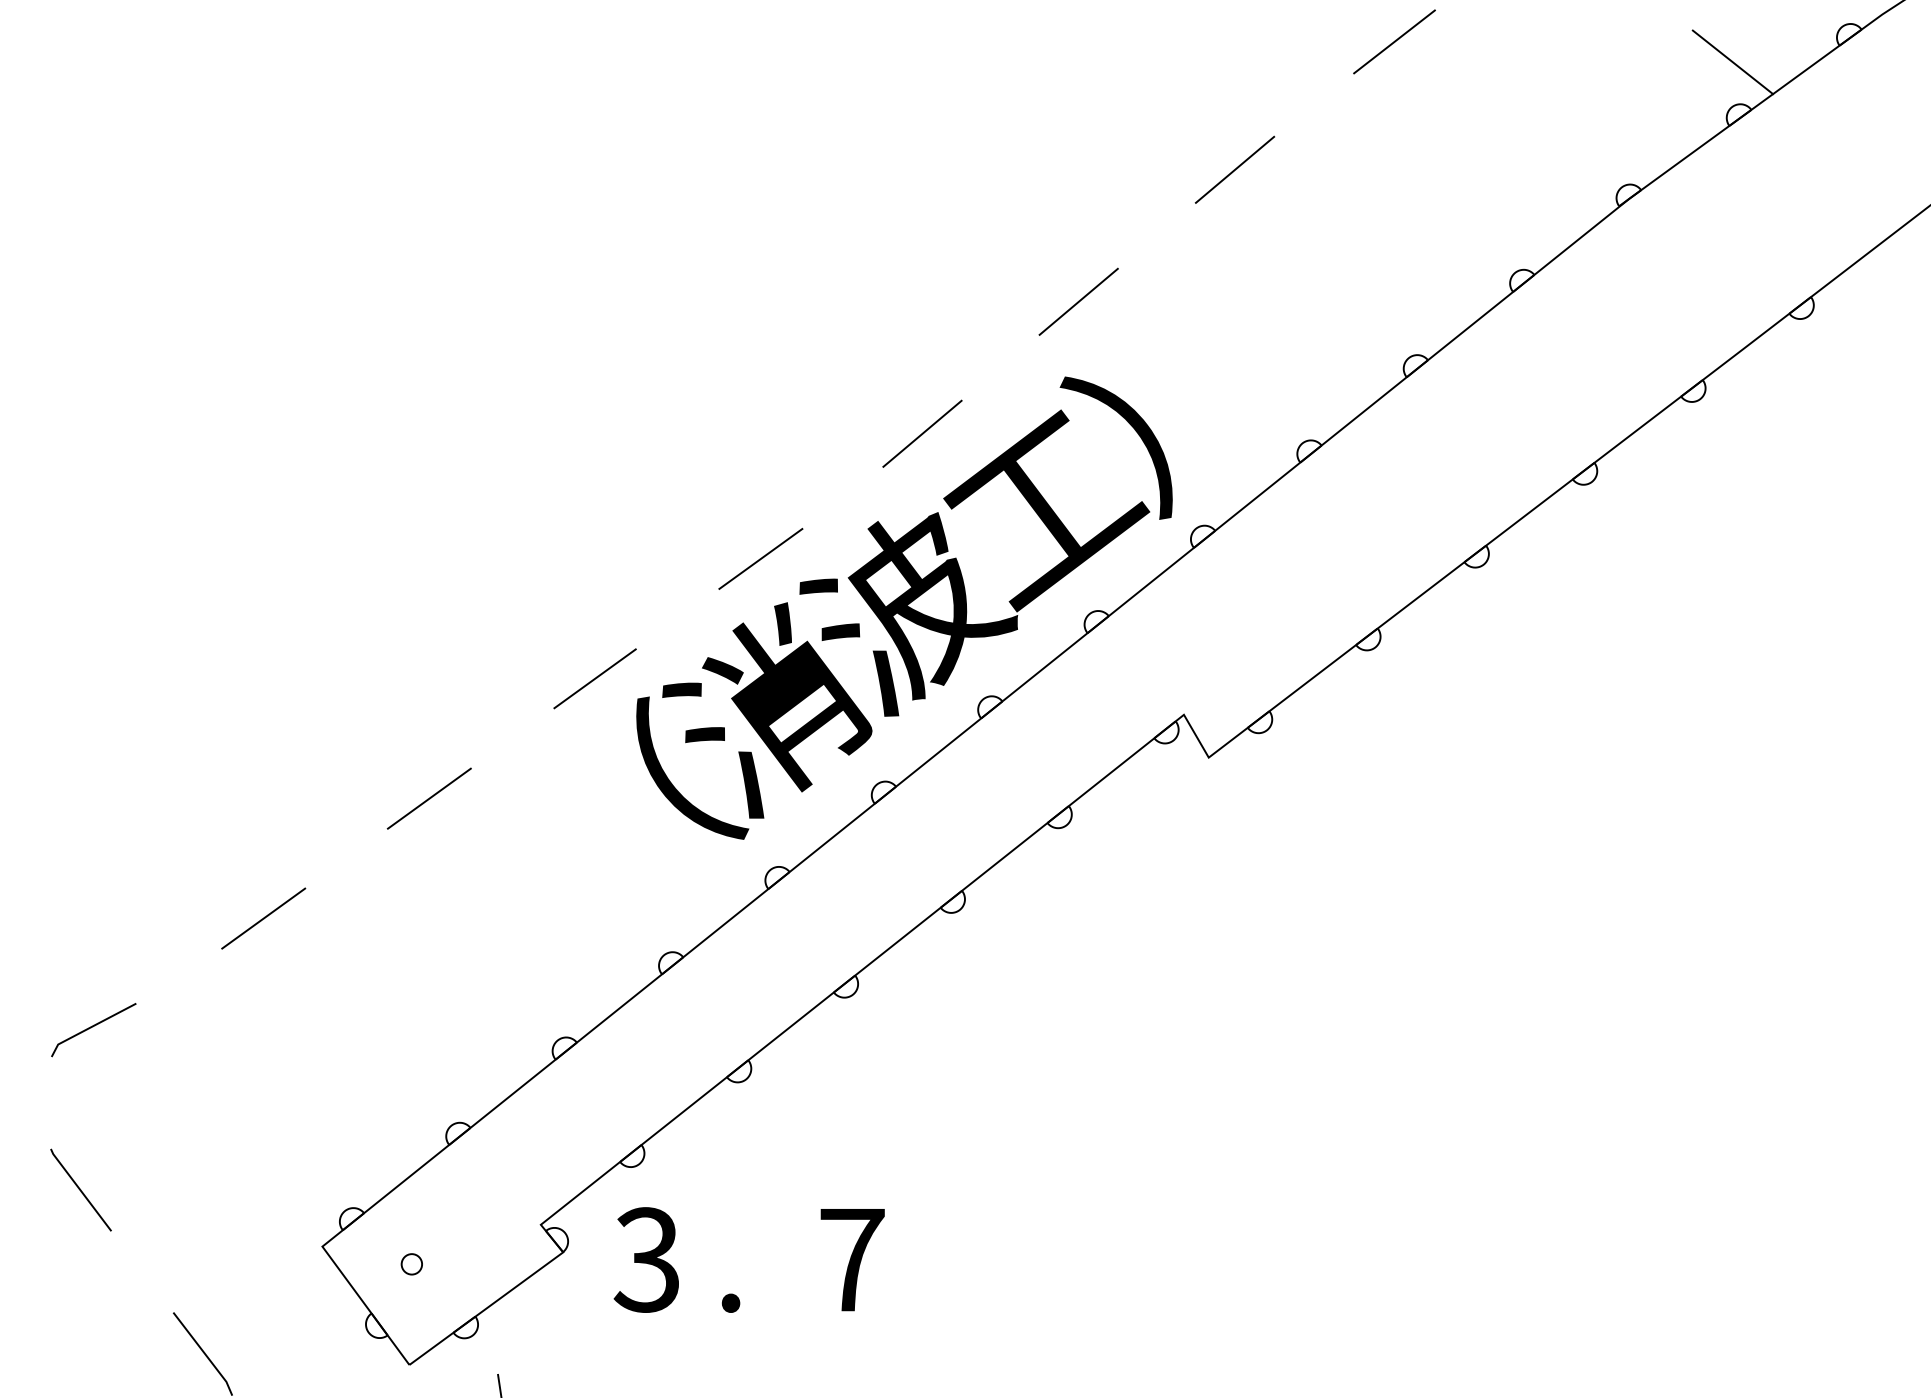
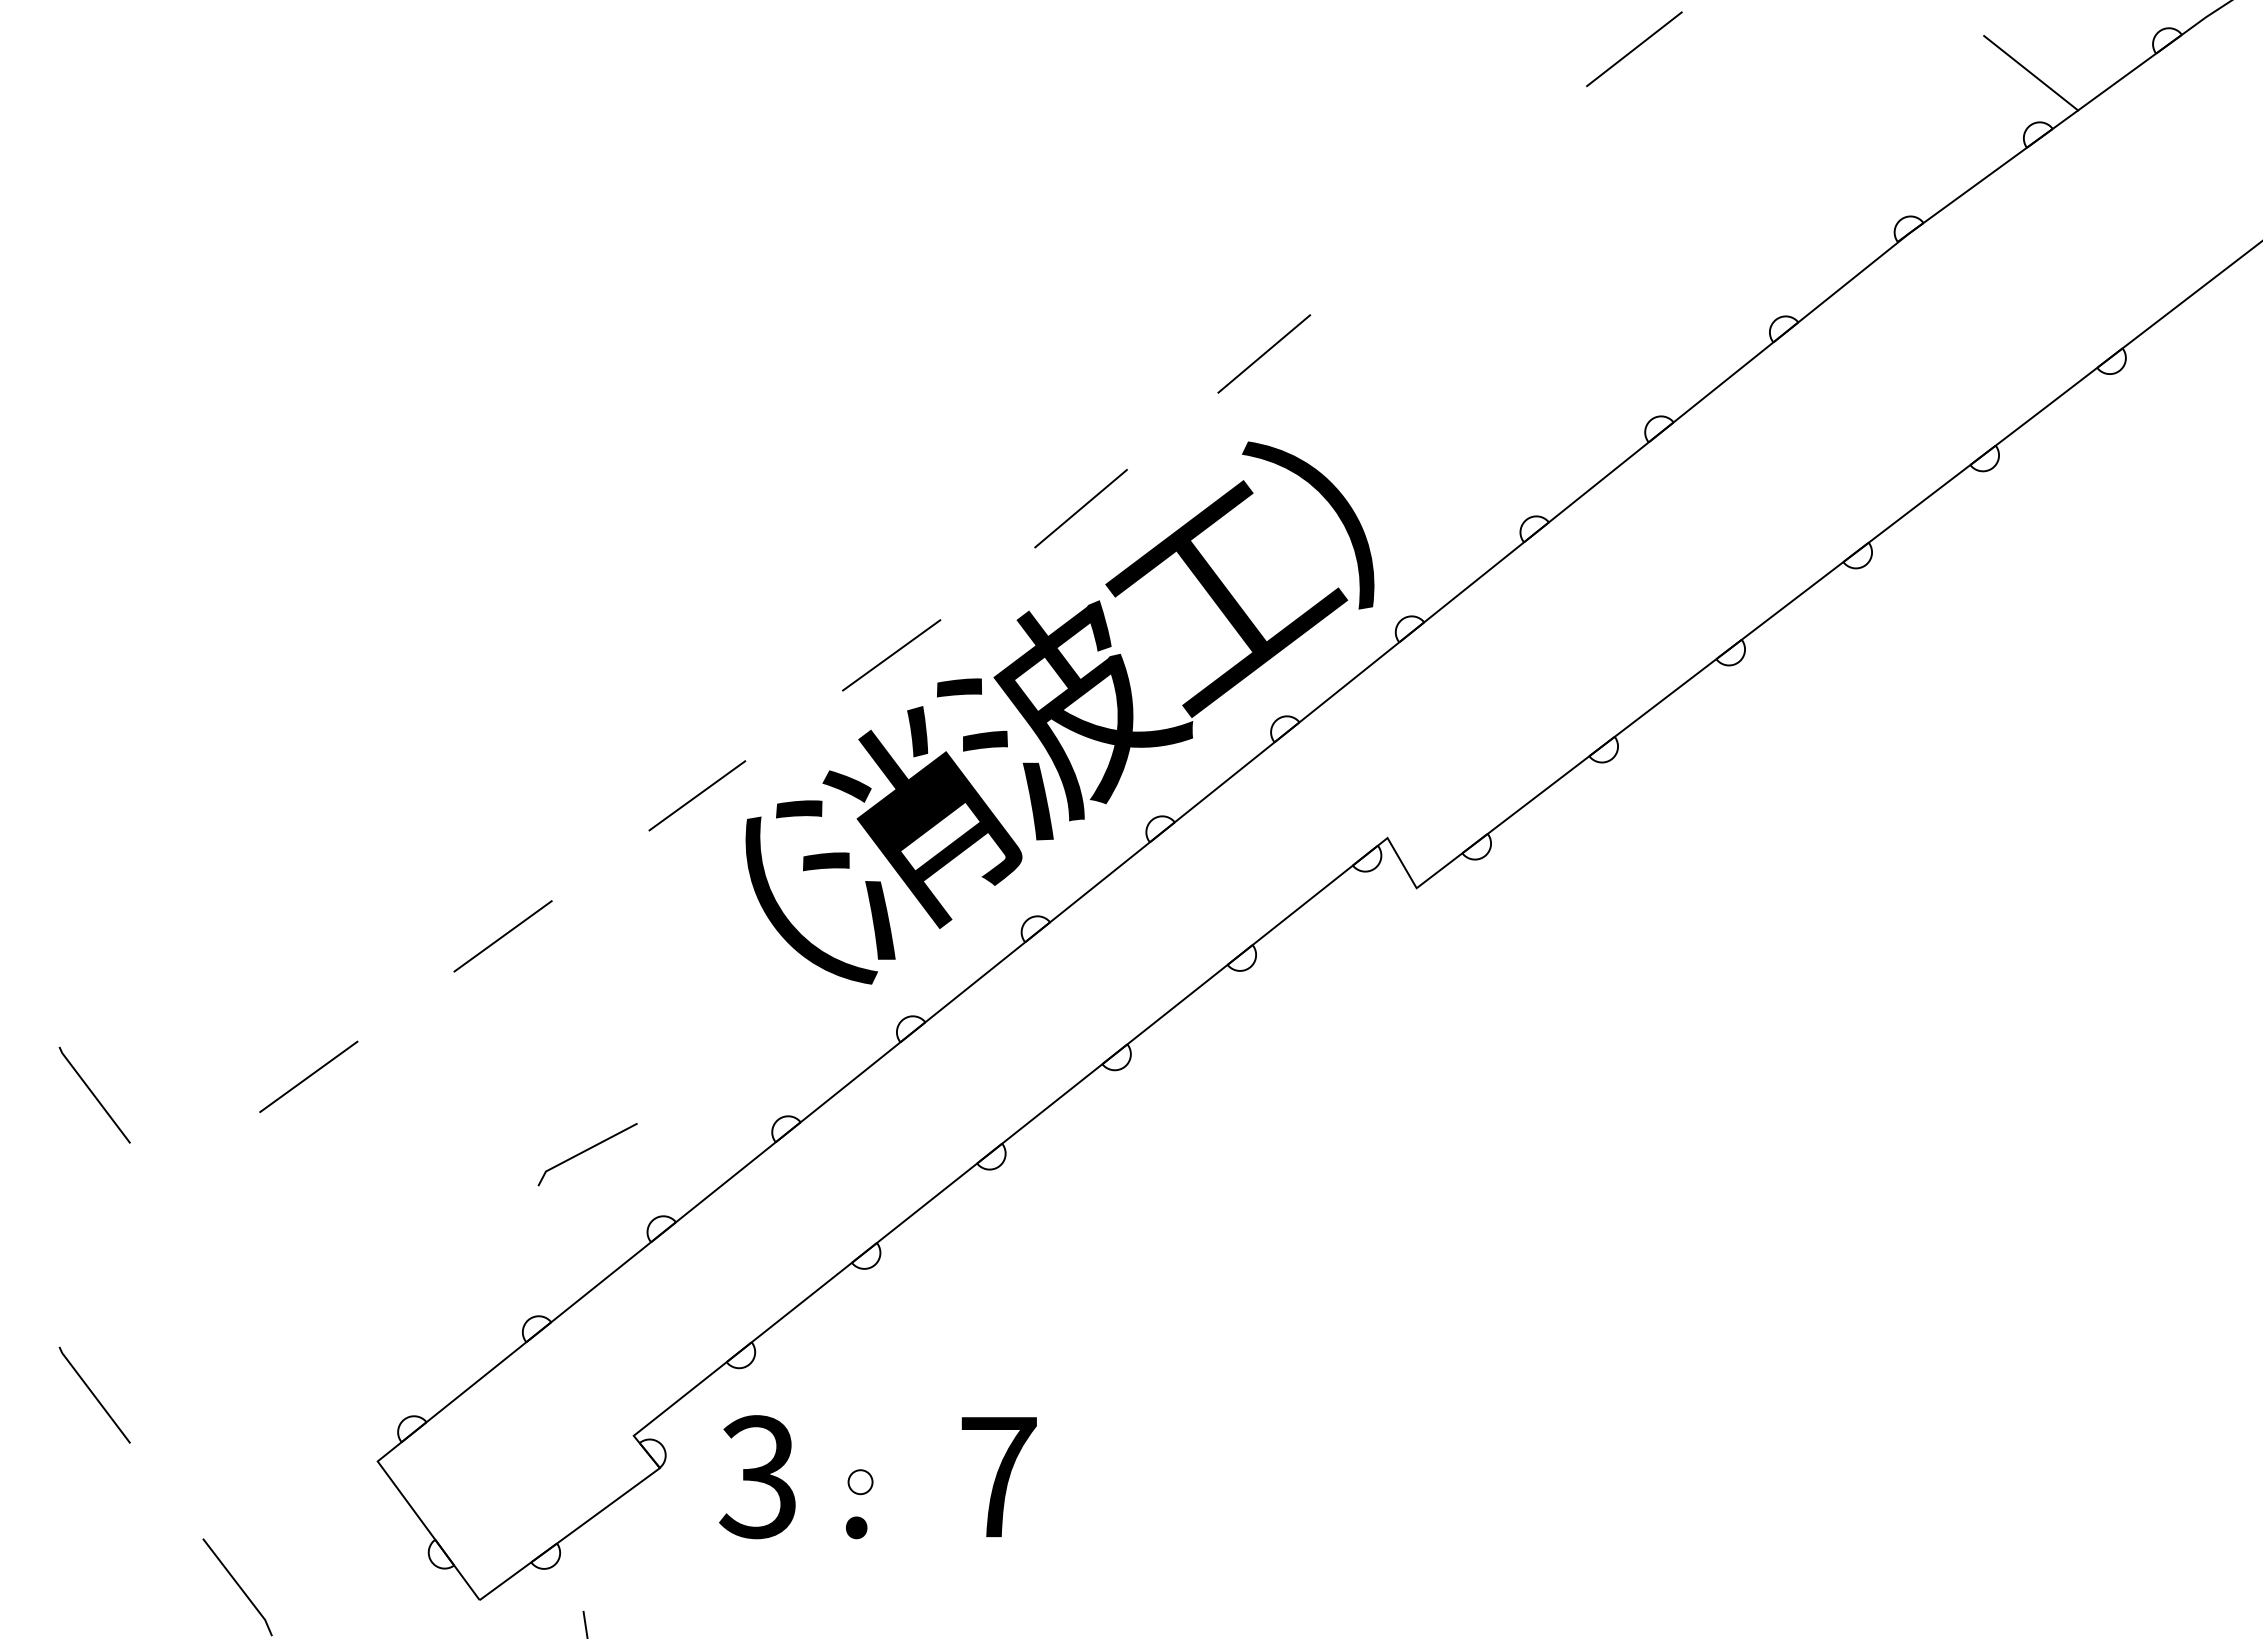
line: (1235, 169) -> (1447, 198), removed
line: (80, 933) -> (94, 1094), added
line: (92, 1027) -> (586, 1151), moved
circle: (411, 1264) -> (860, 1482), moved

